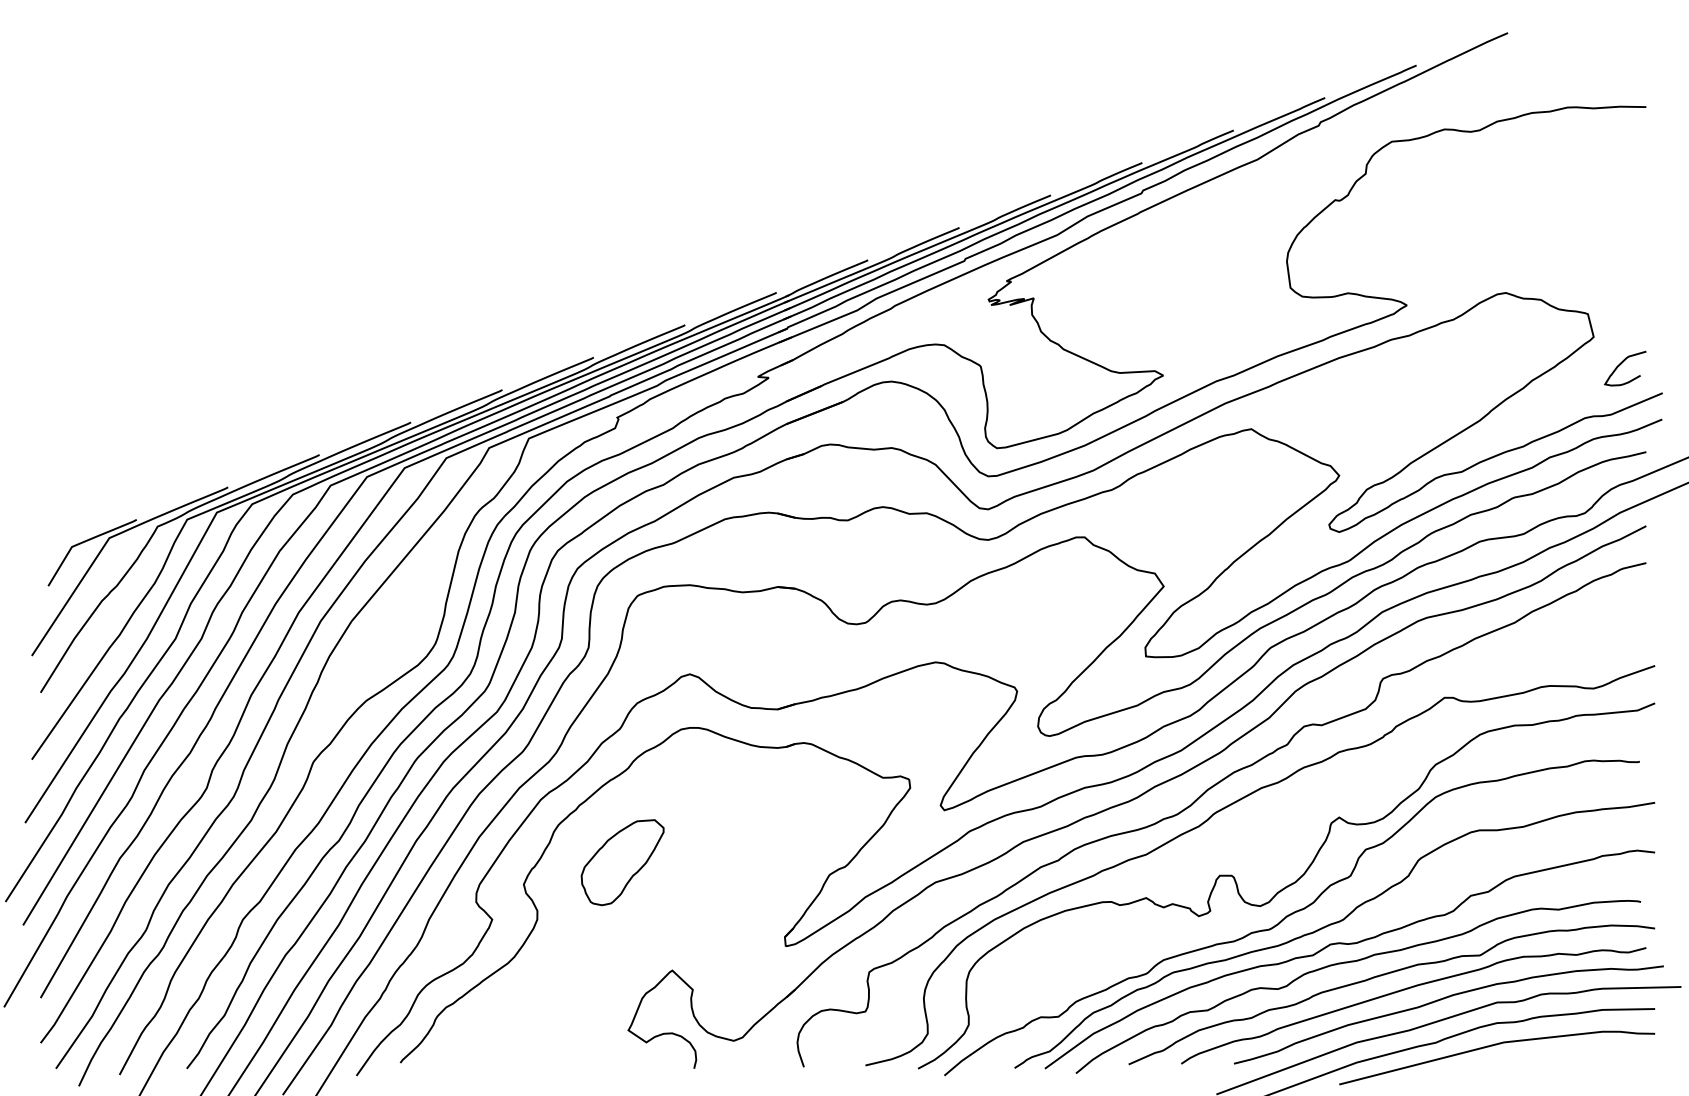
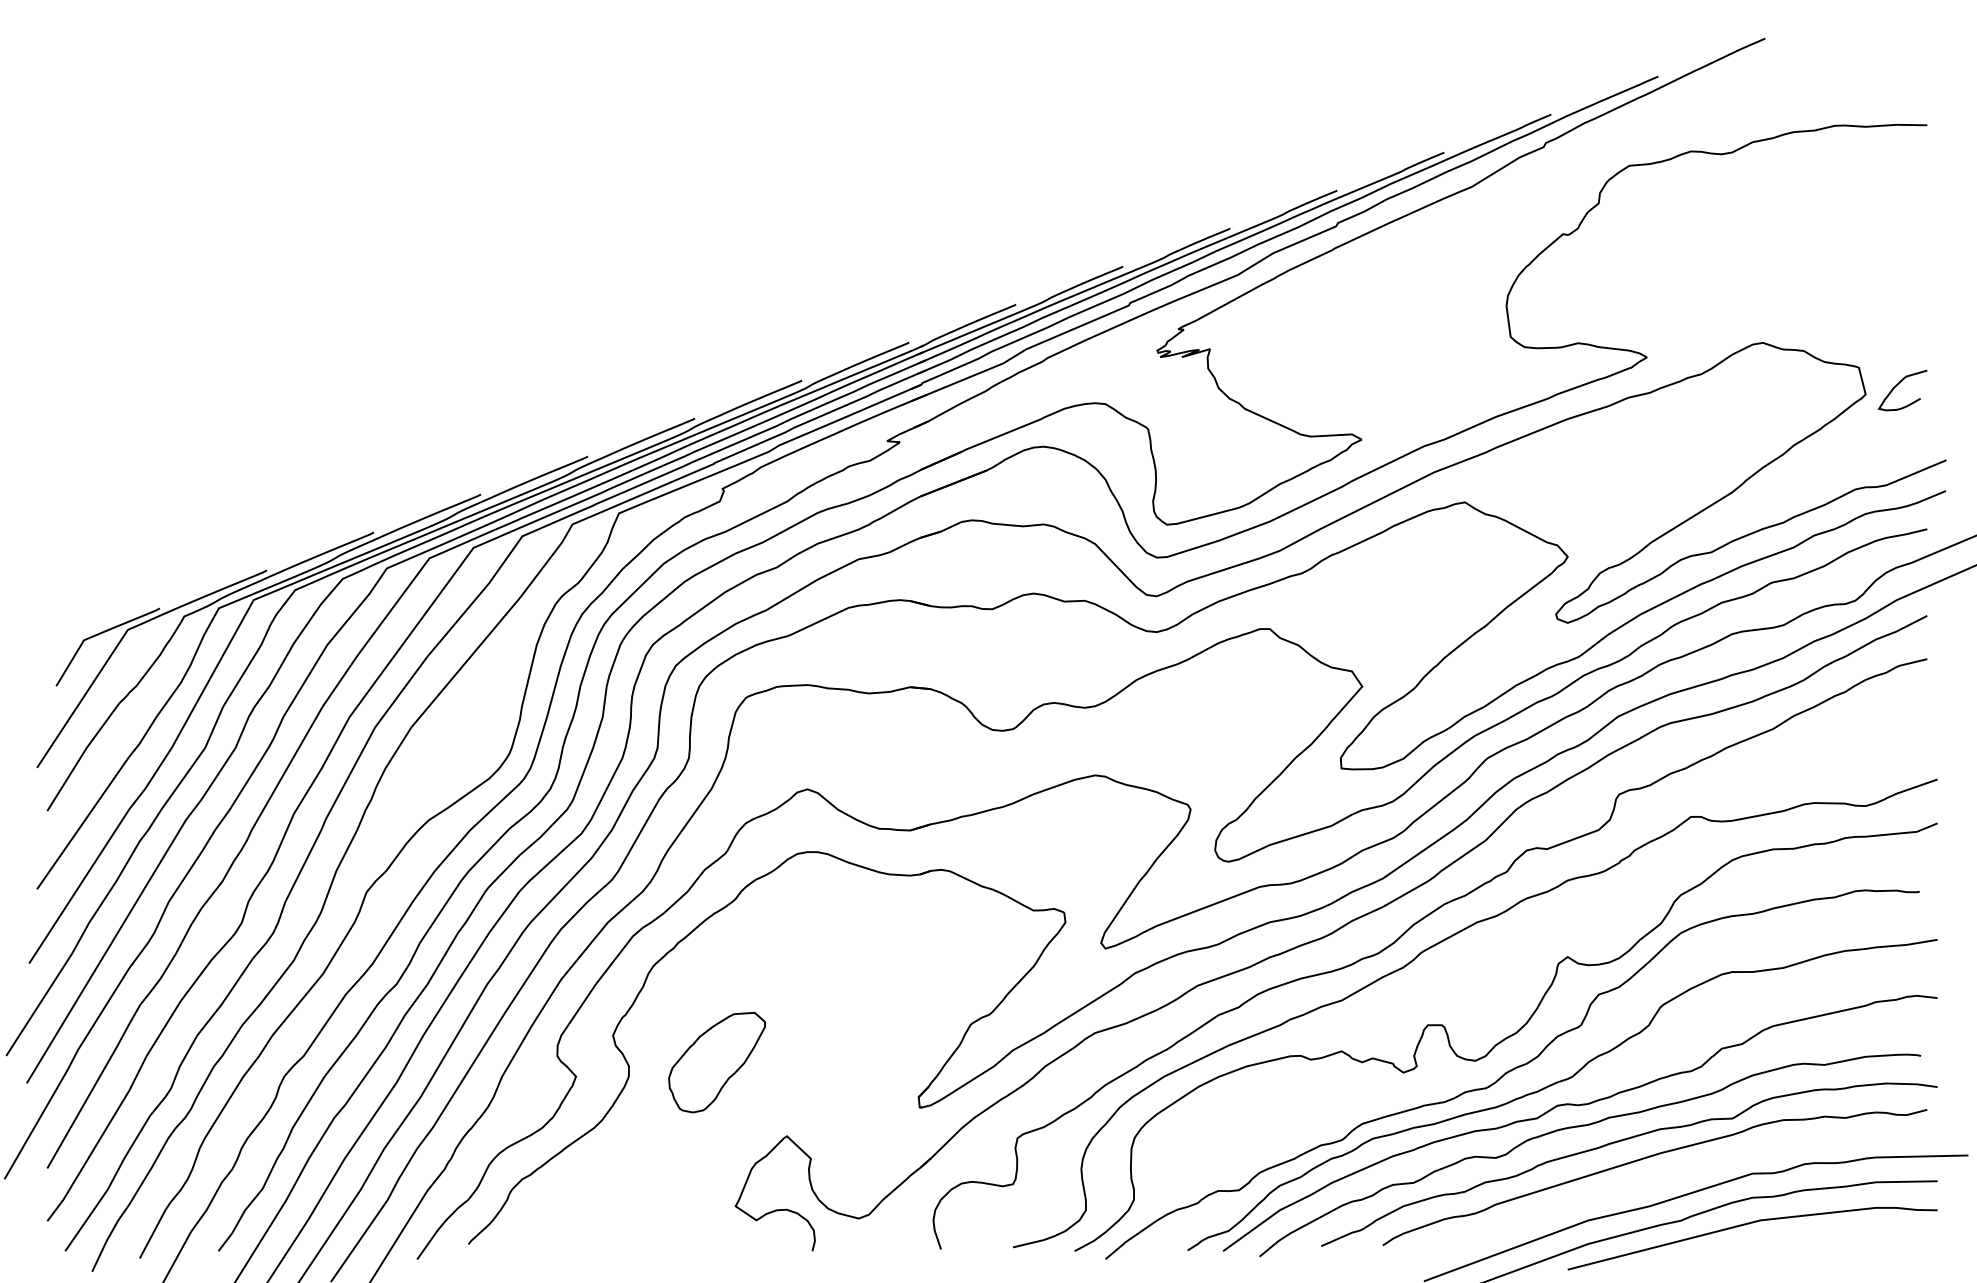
curve: (1621, 364) -> (1898, 385), moved
part: (622, 862) -> (716, 1062), moved
curve: (1444, 999) -> (1690, 1170), removed

